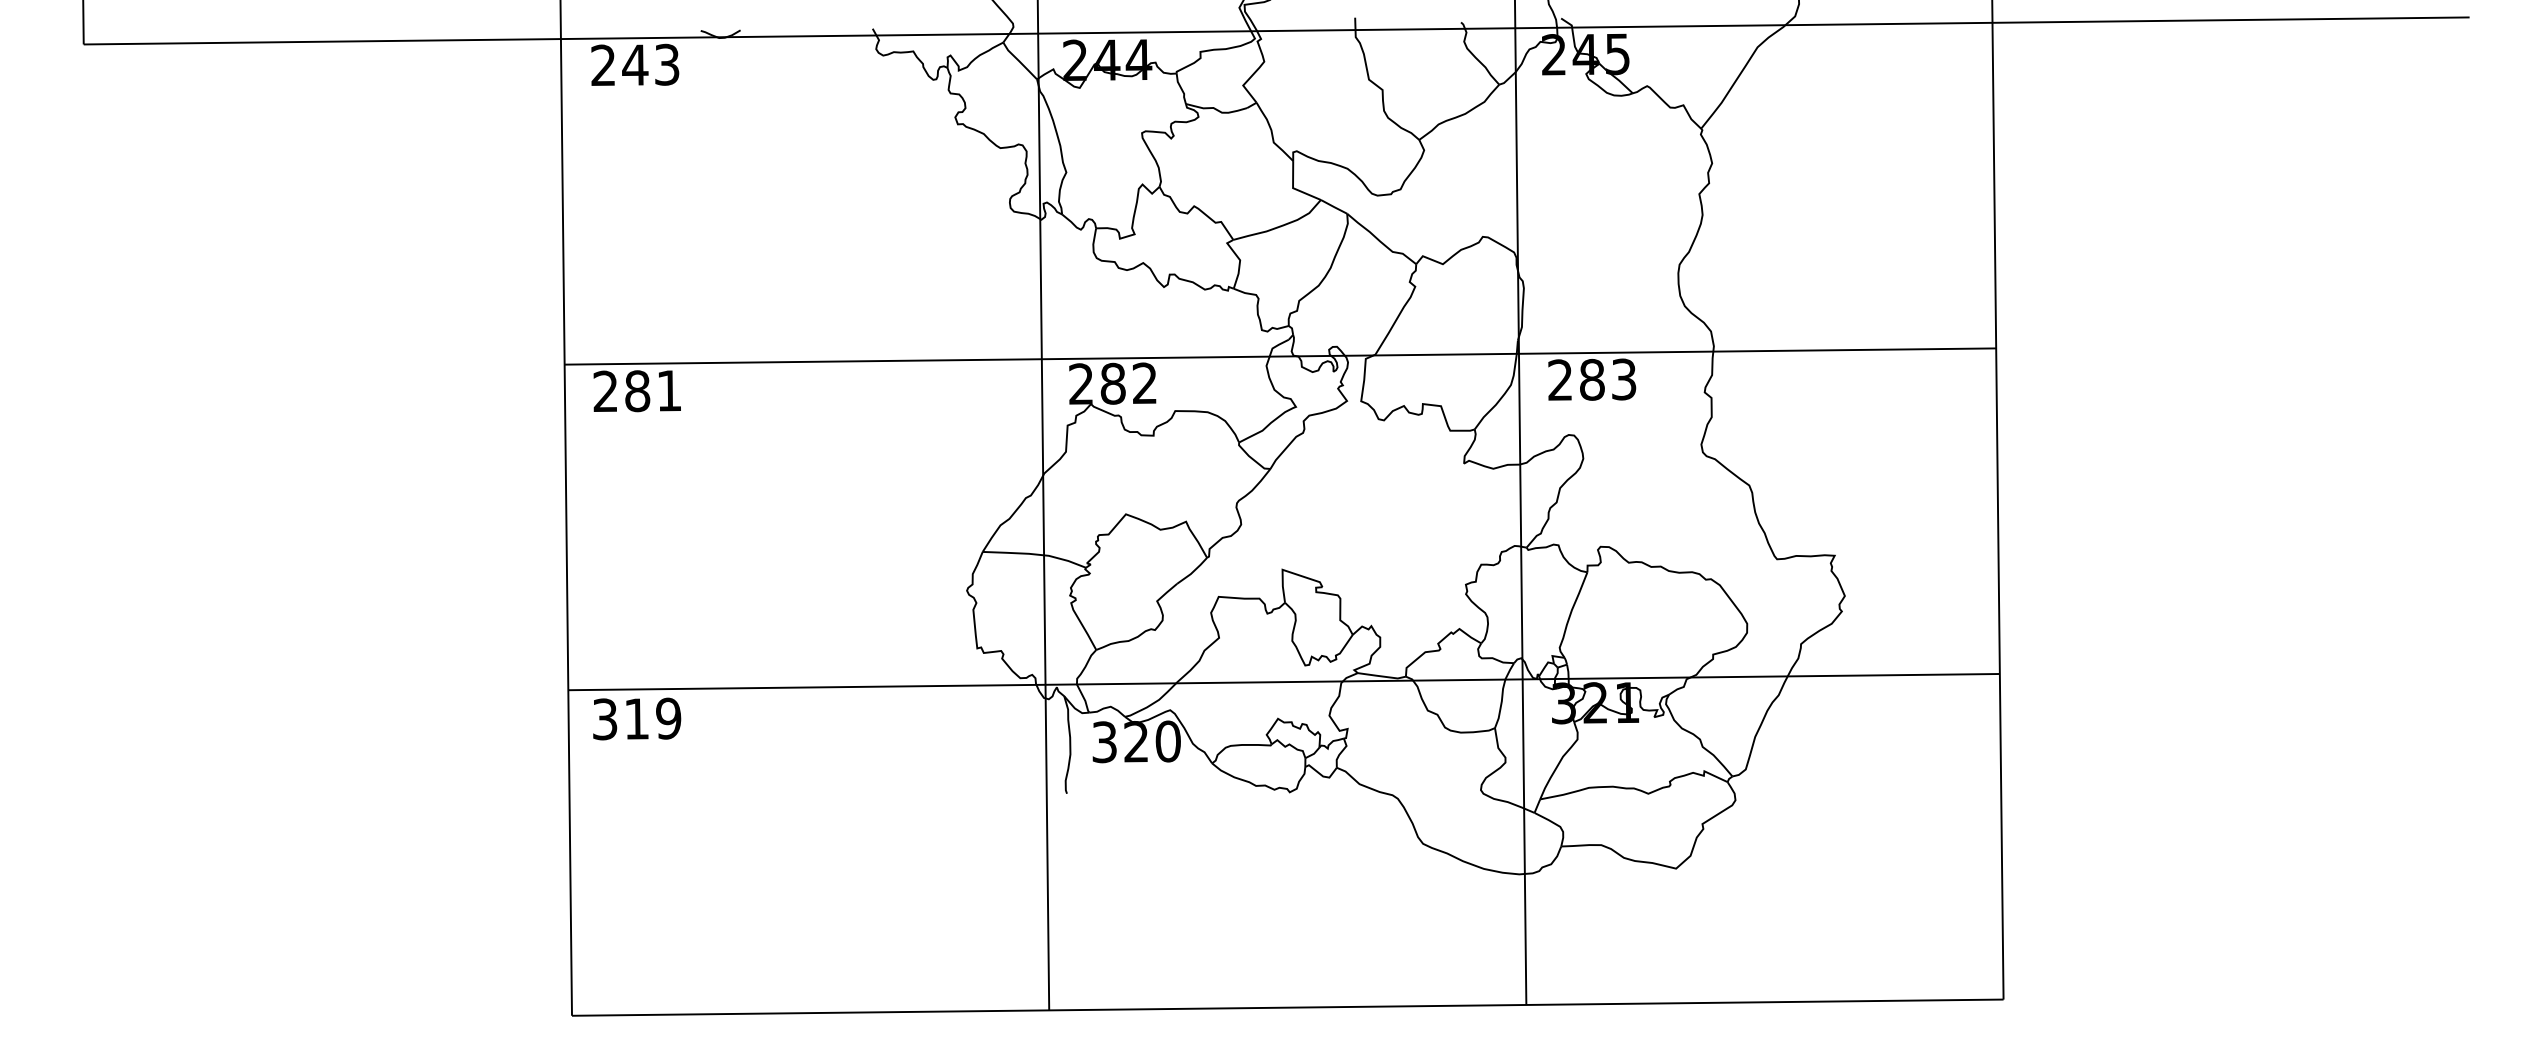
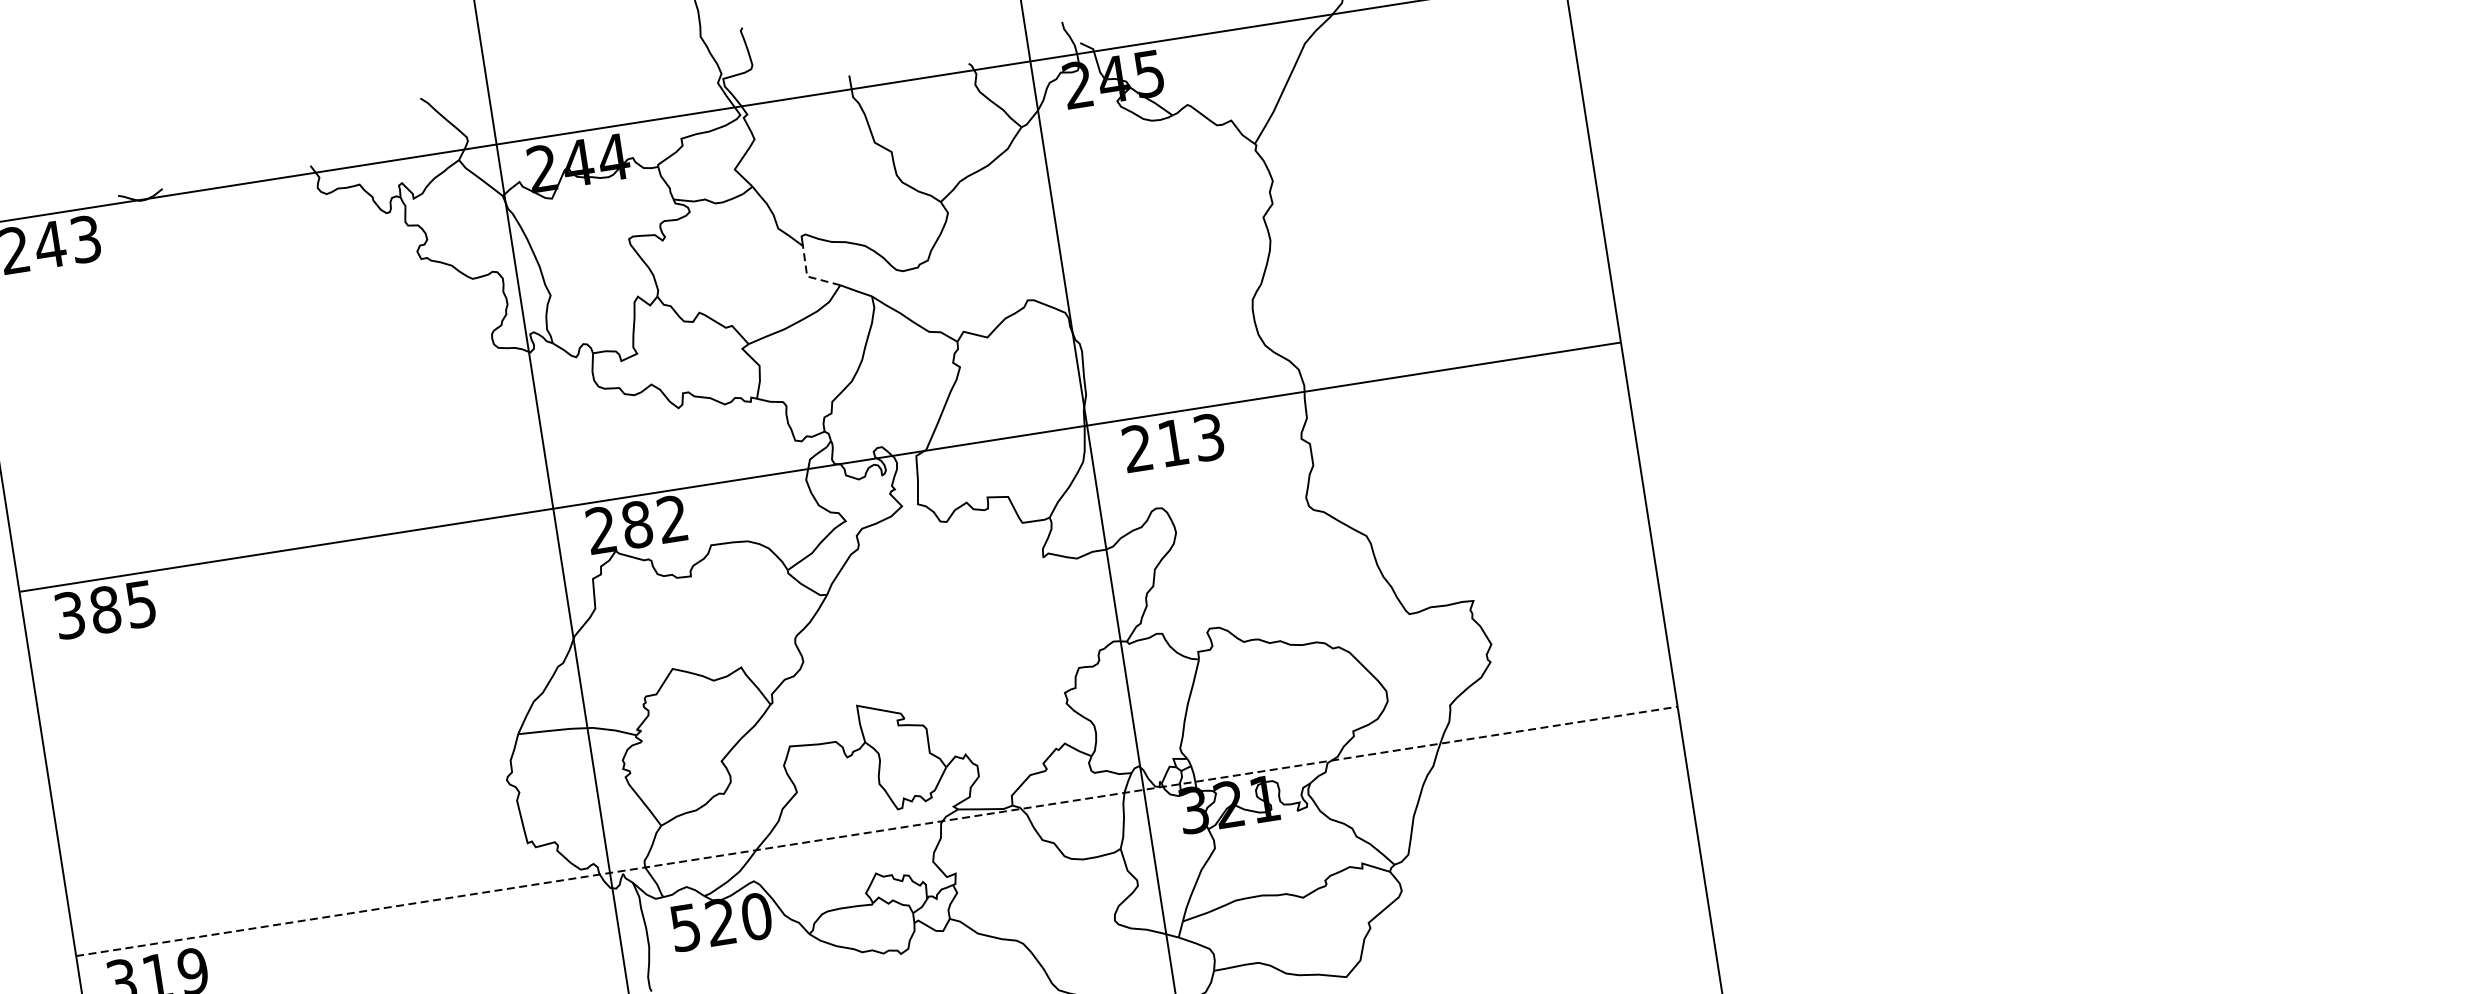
line: (1293, 188) -> (807, 276), solid -> dashed
text: (1592, 379) -> (1173, 442), 283 -> 213
text: (637, 391) -> (105, 610), 281 -> 385
line: (1284, 682) -> (877, 831), solid -> dashed
text: (1104, 741) -> (685, 926), 320 -> 520

